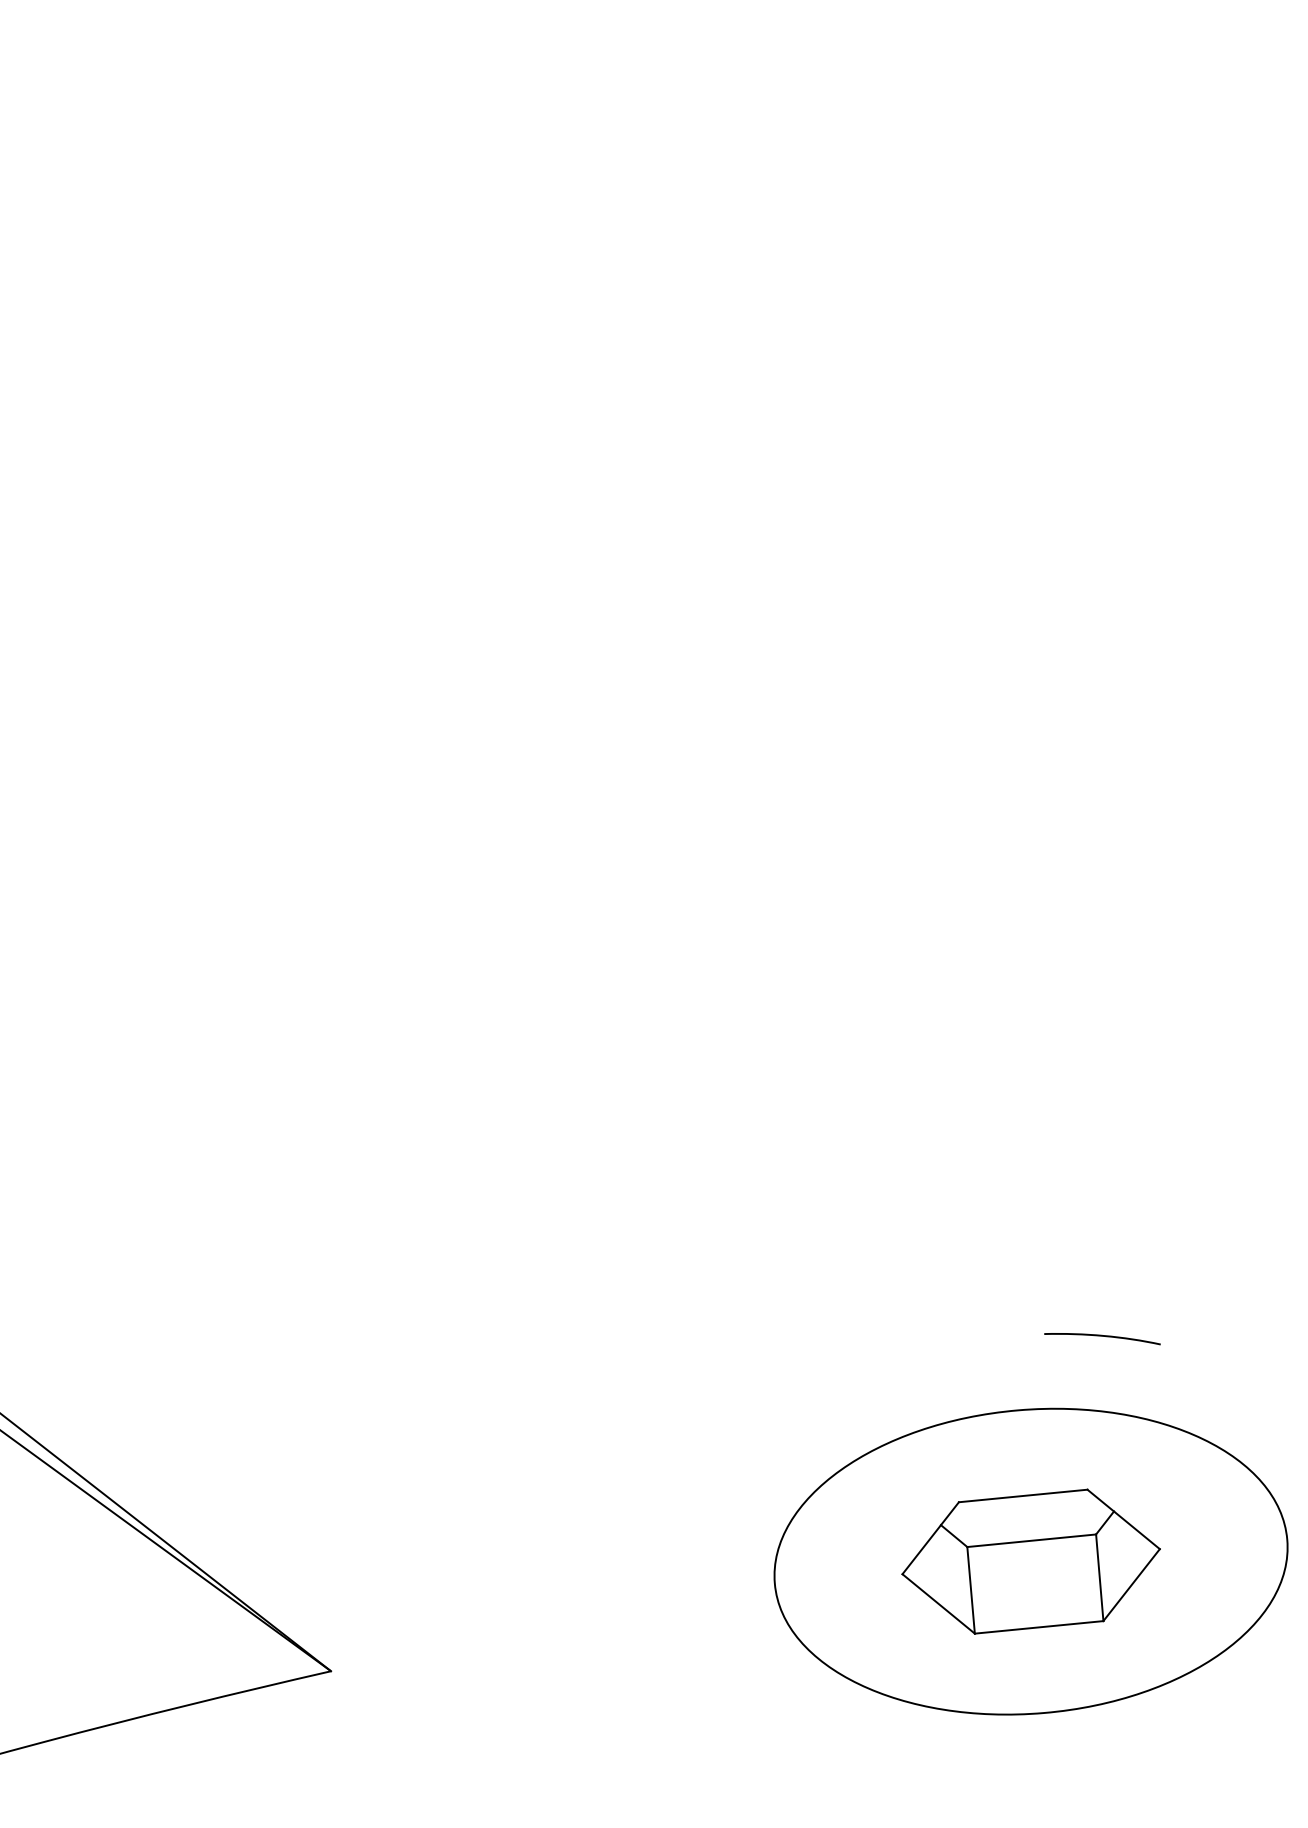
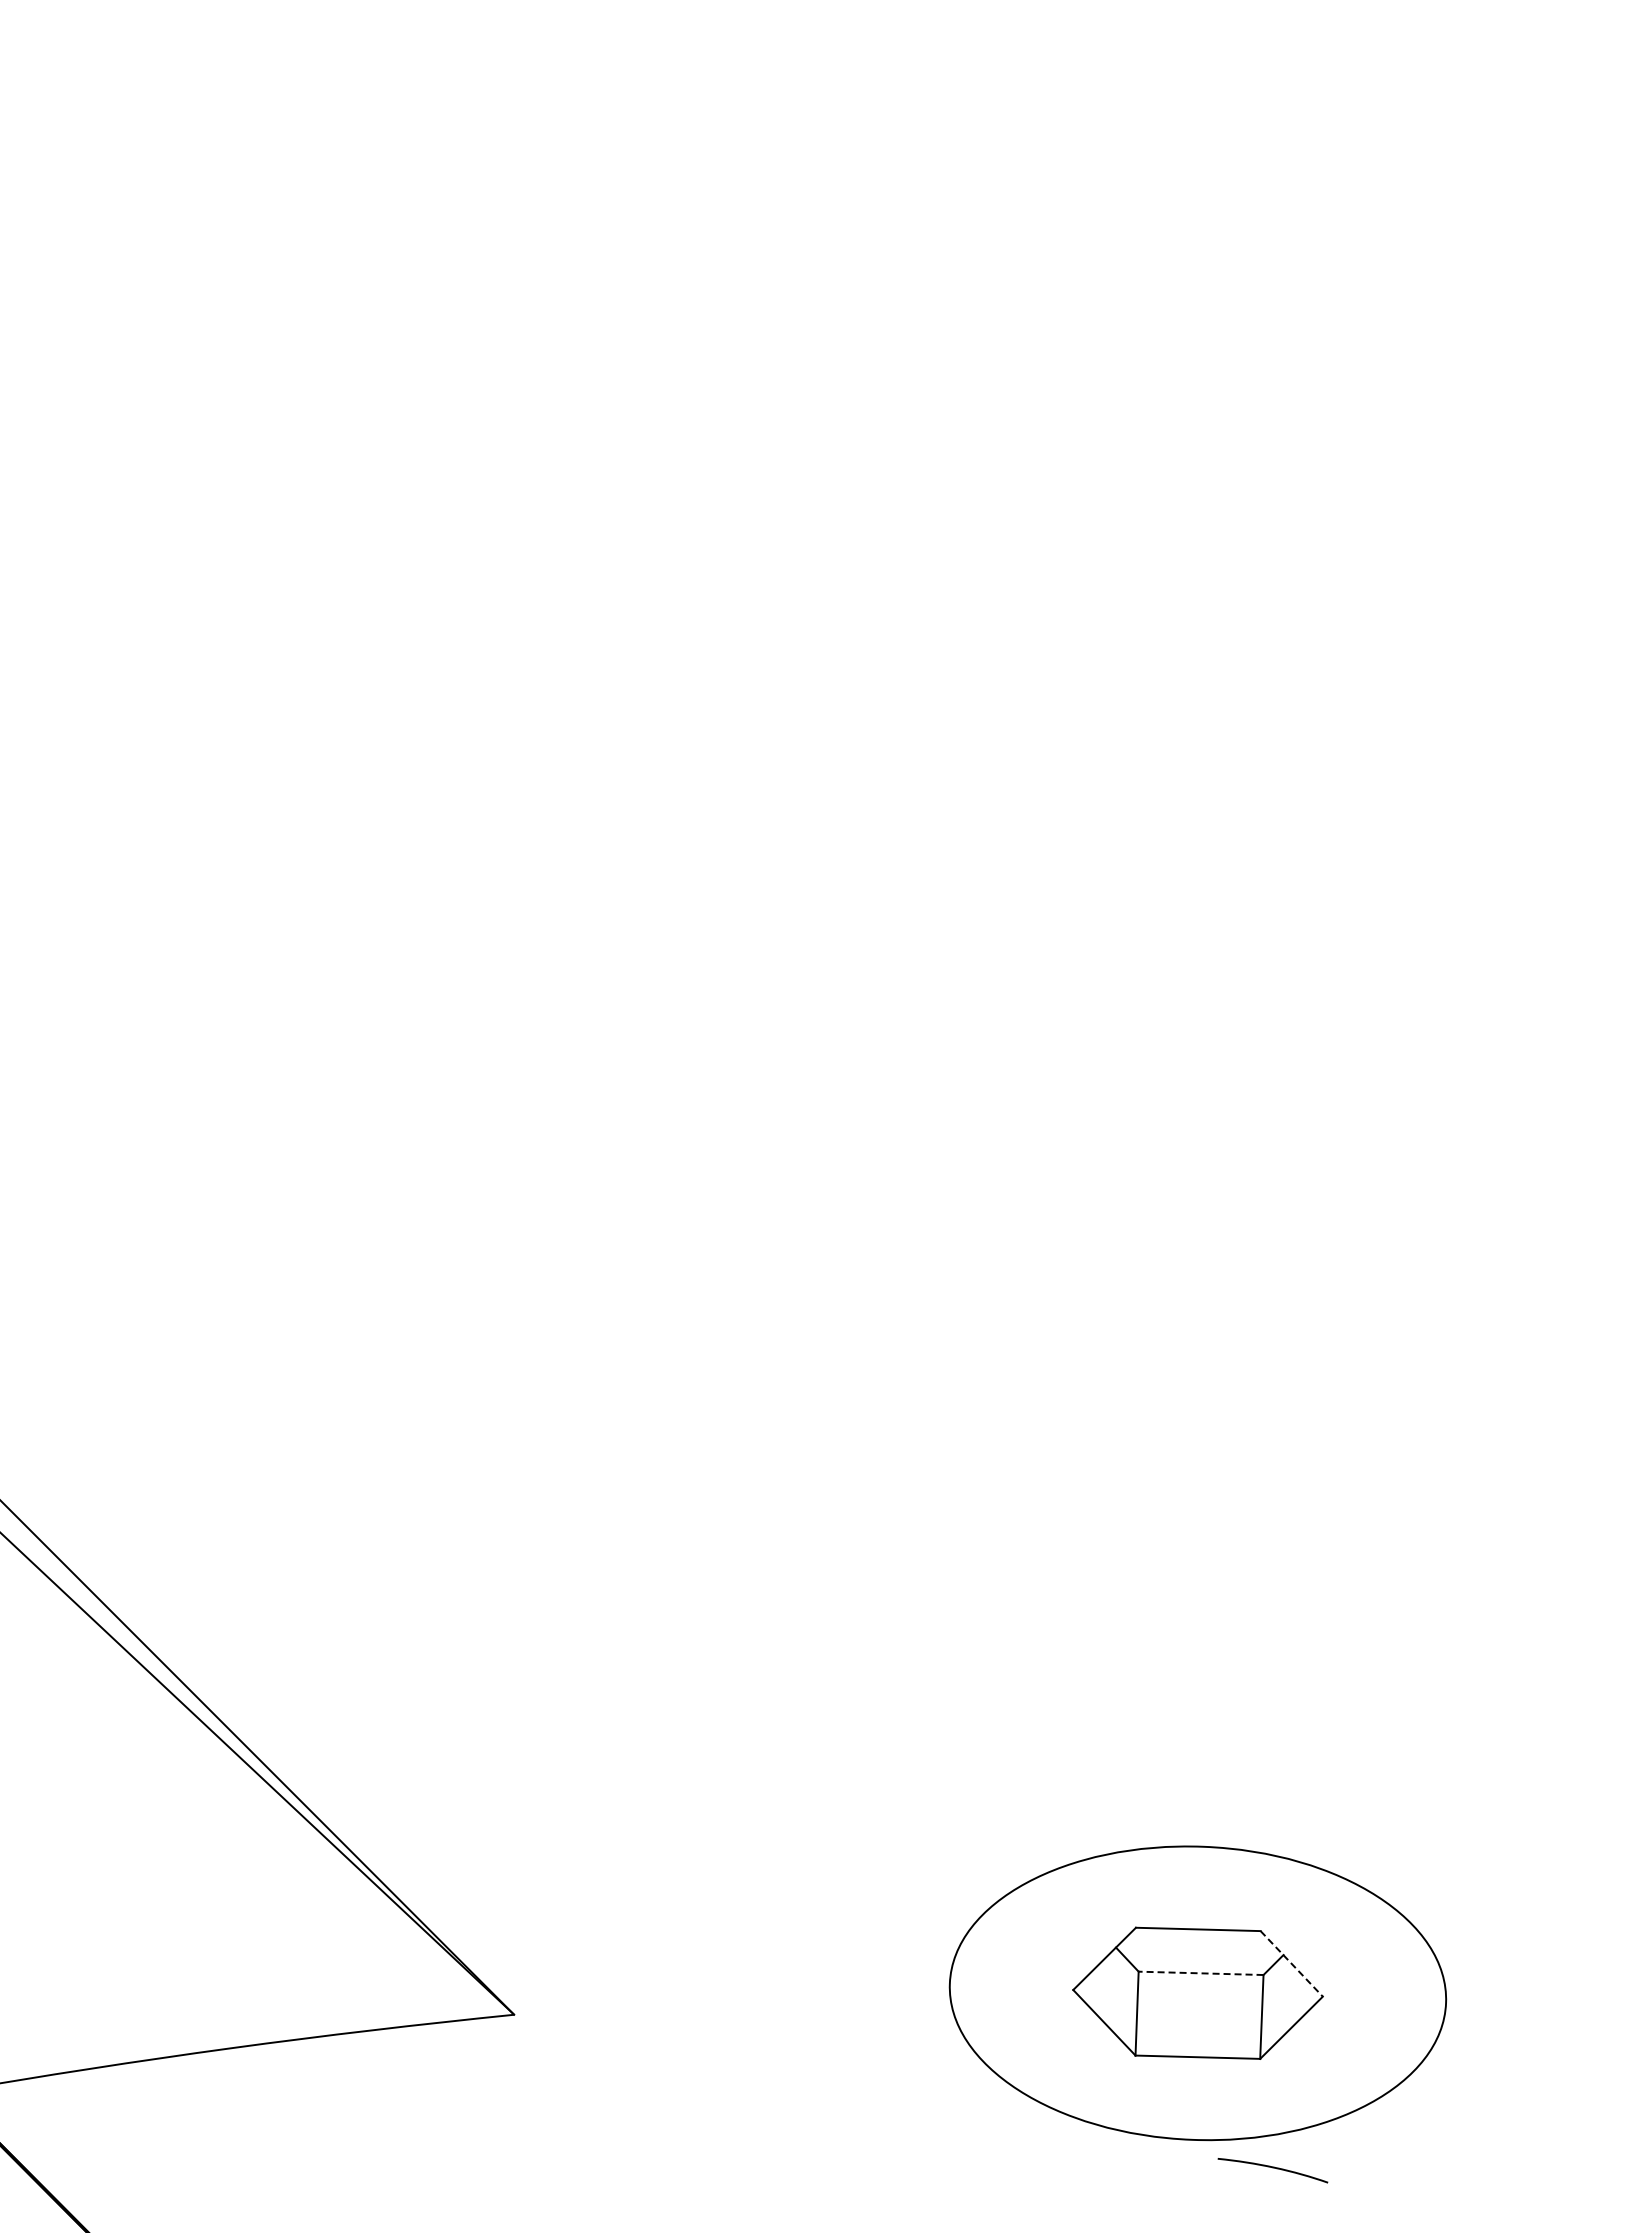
curve: (1101, 1337) -> (1272, 2168), moved
line: (1124, 1519) -> (1292, 1964), solid -> dashed
line: (1031, 1540) -> (1200, 1973), solid -> dashed

